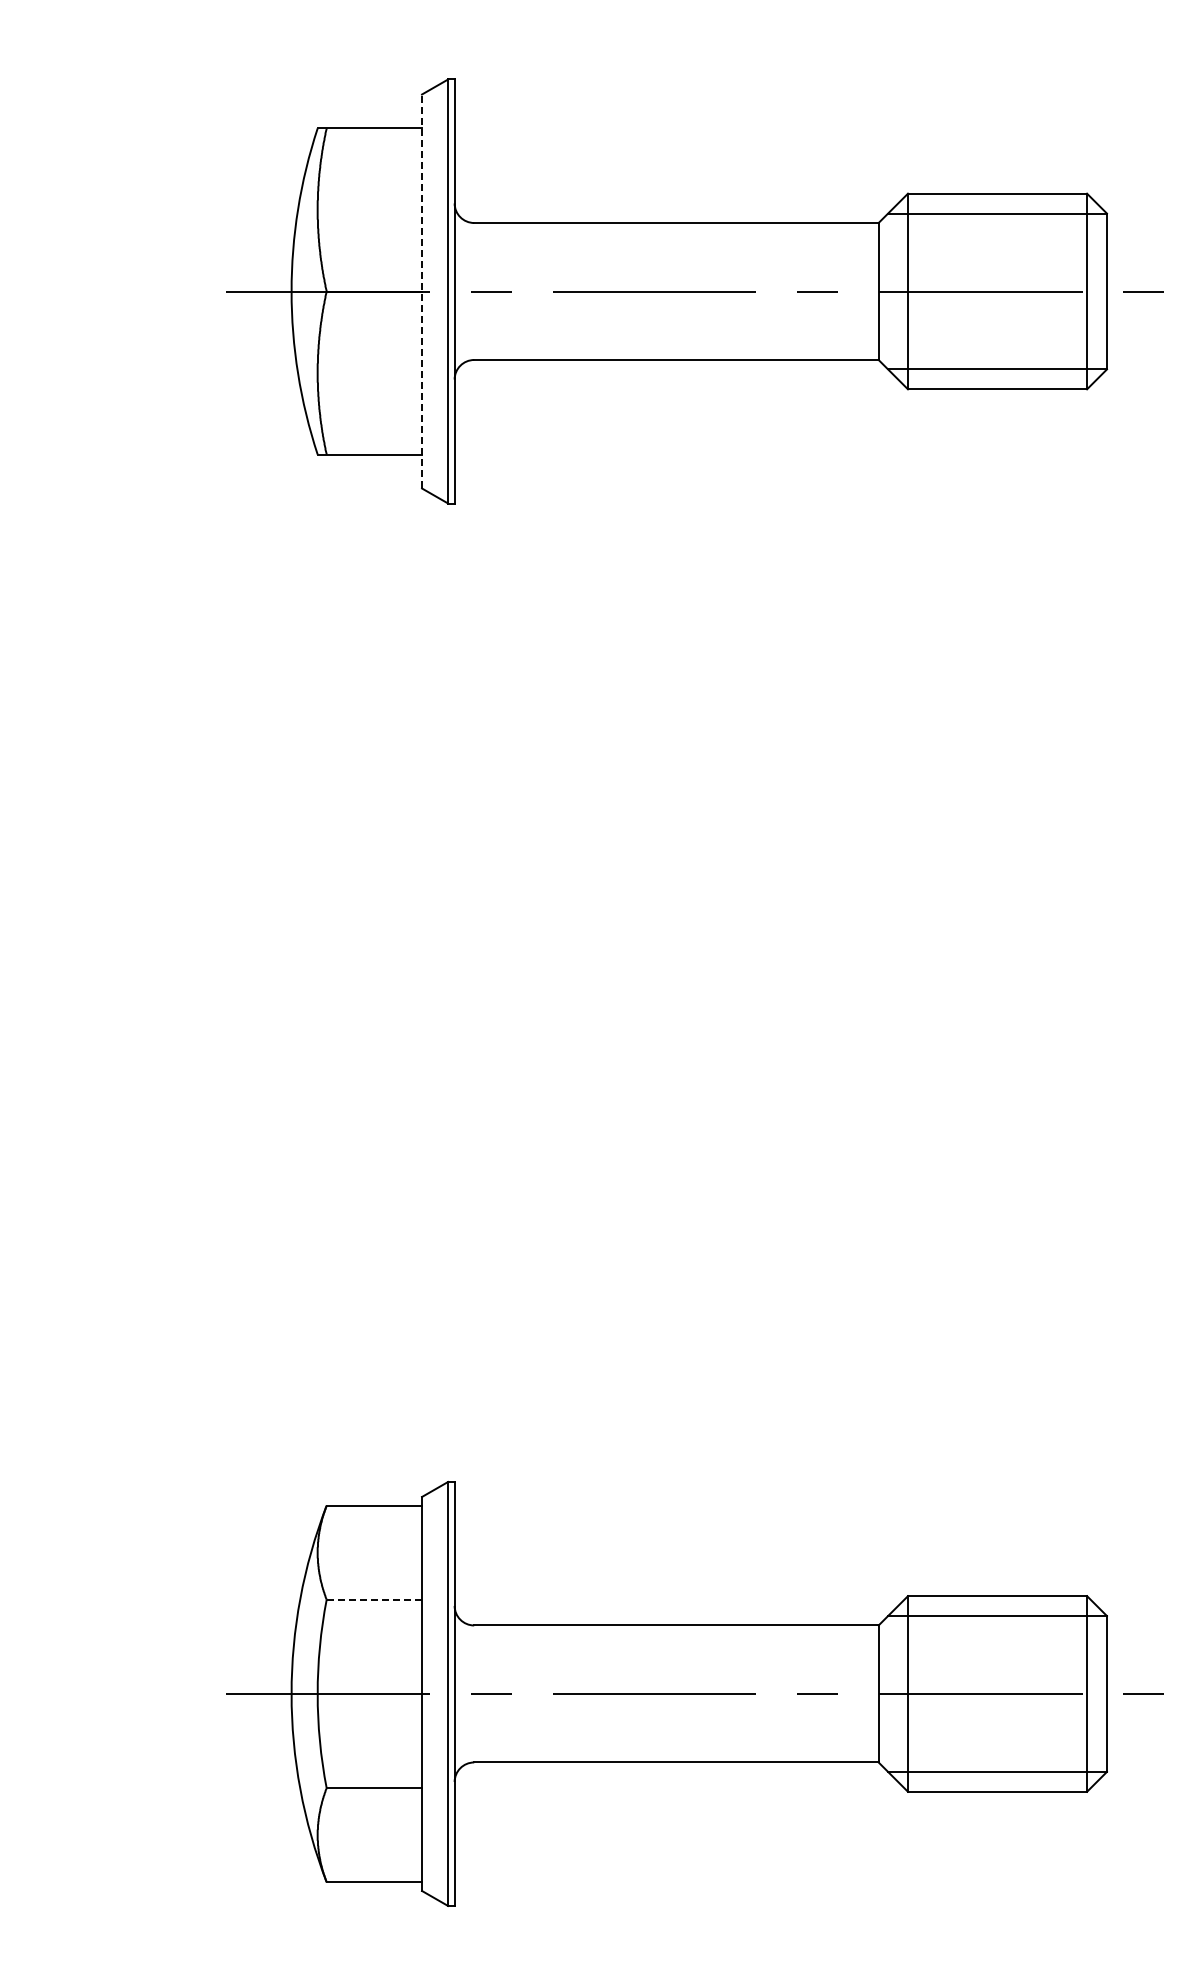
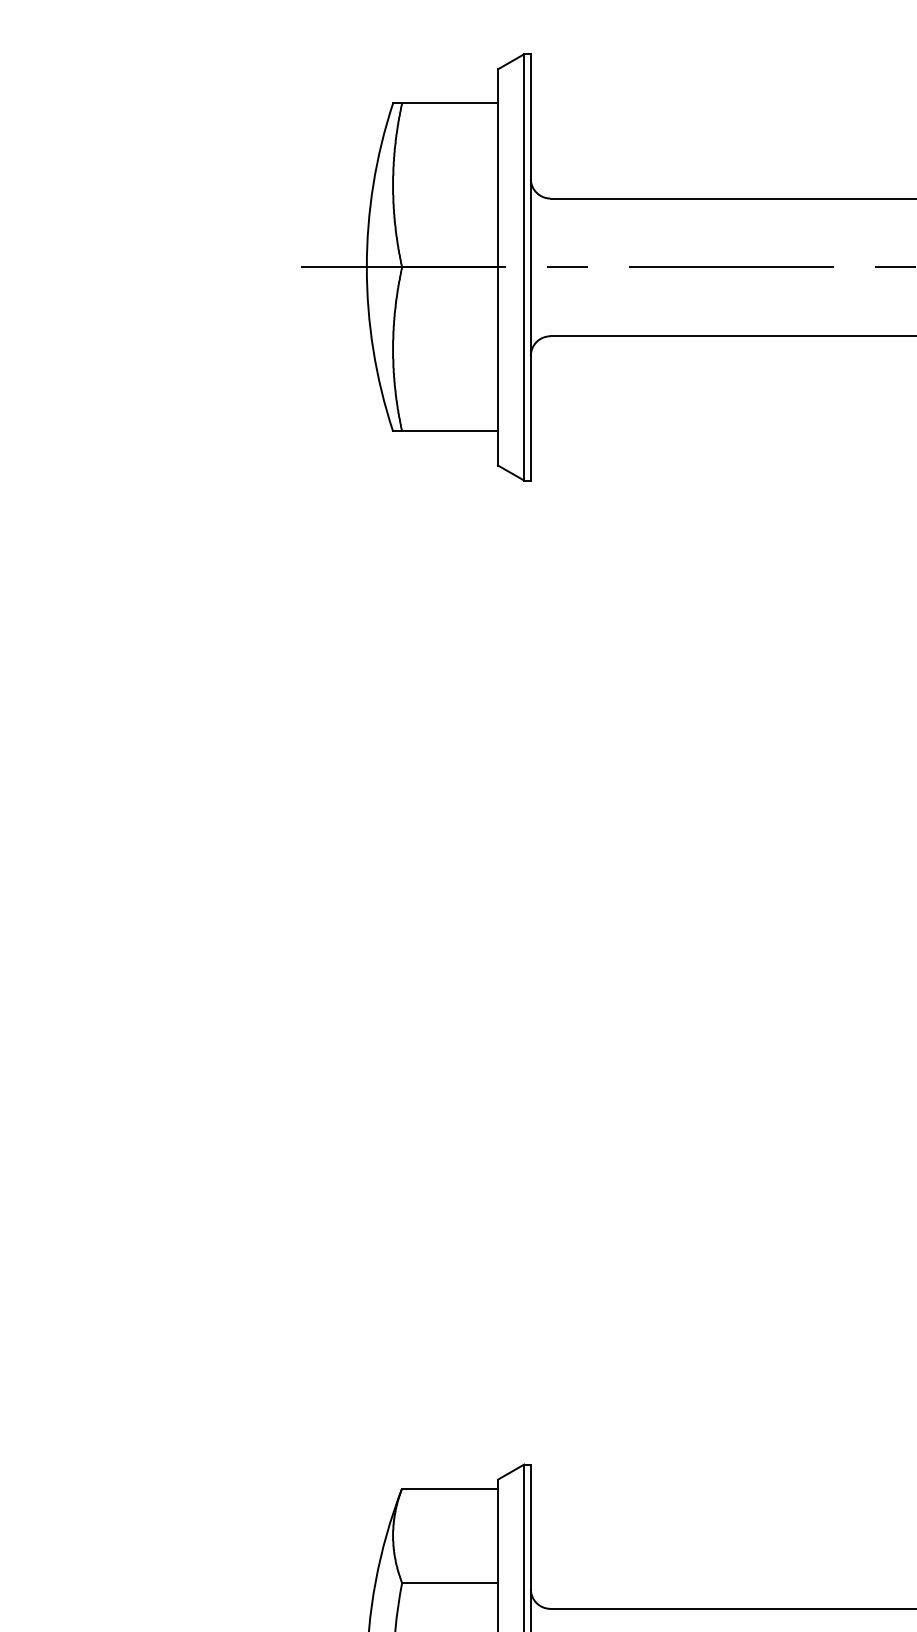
line: (422, 291) -> (498, 267), dashed -> solid
line: (374, 1599) -> (450, 1582), dashed -> solid

